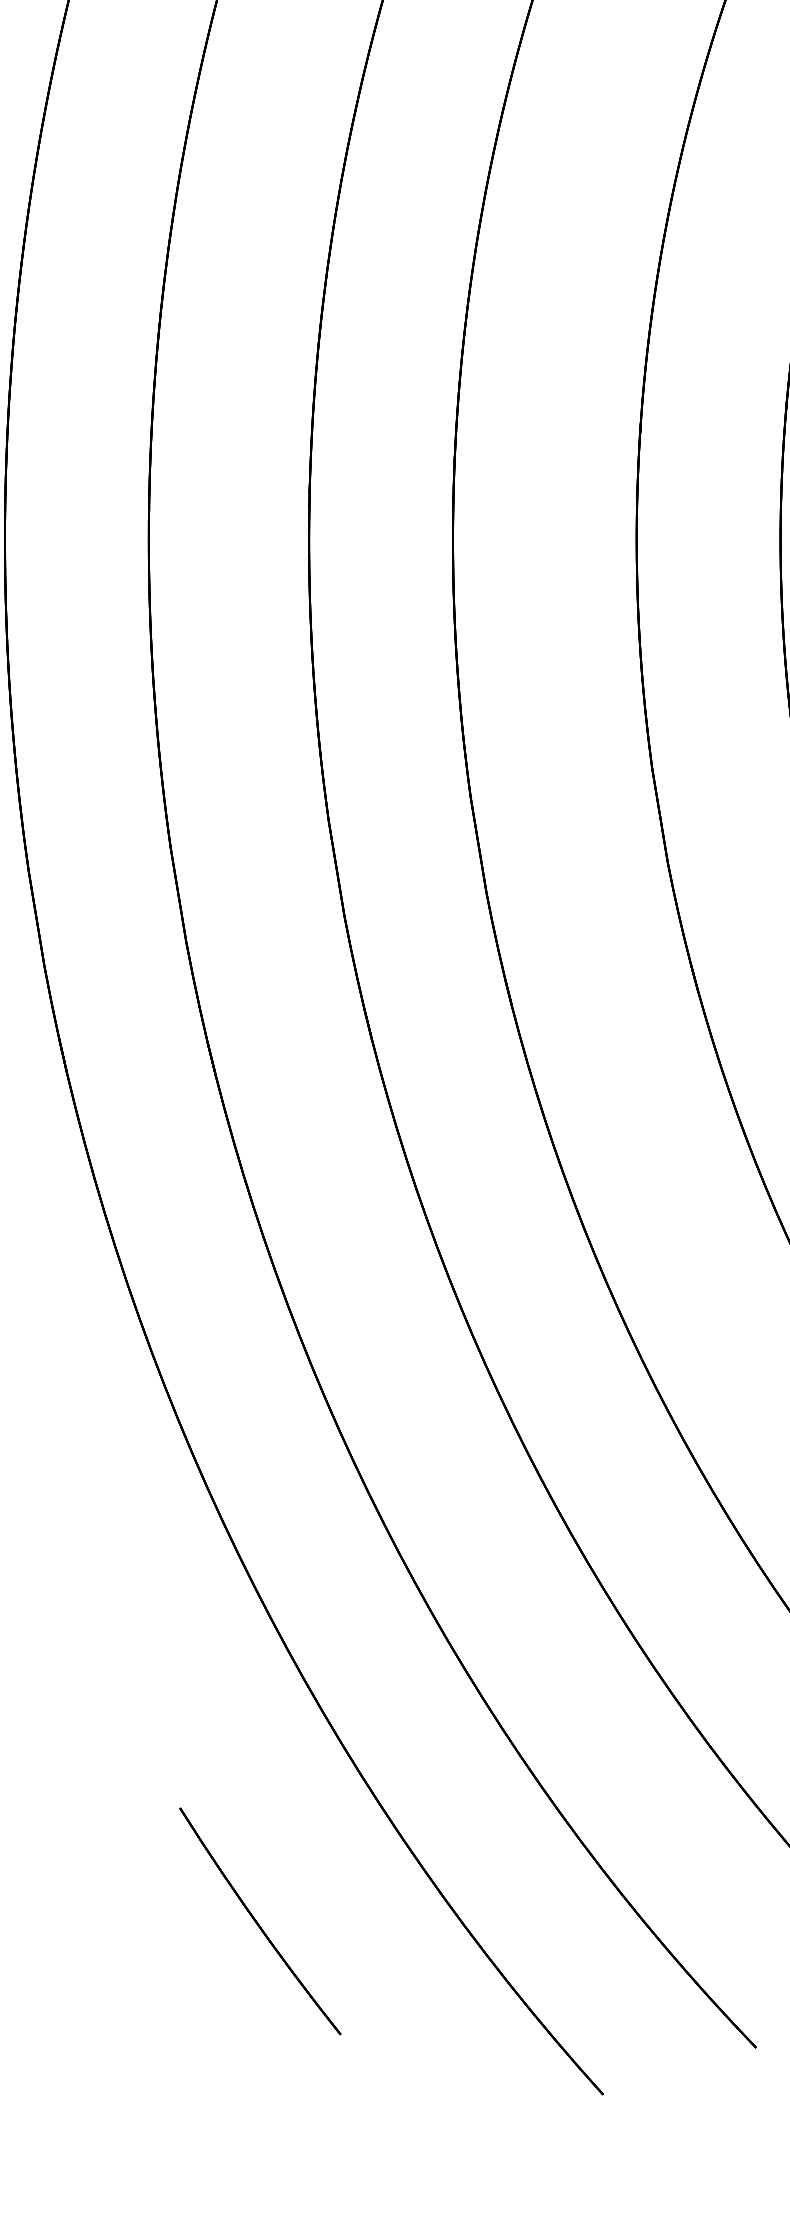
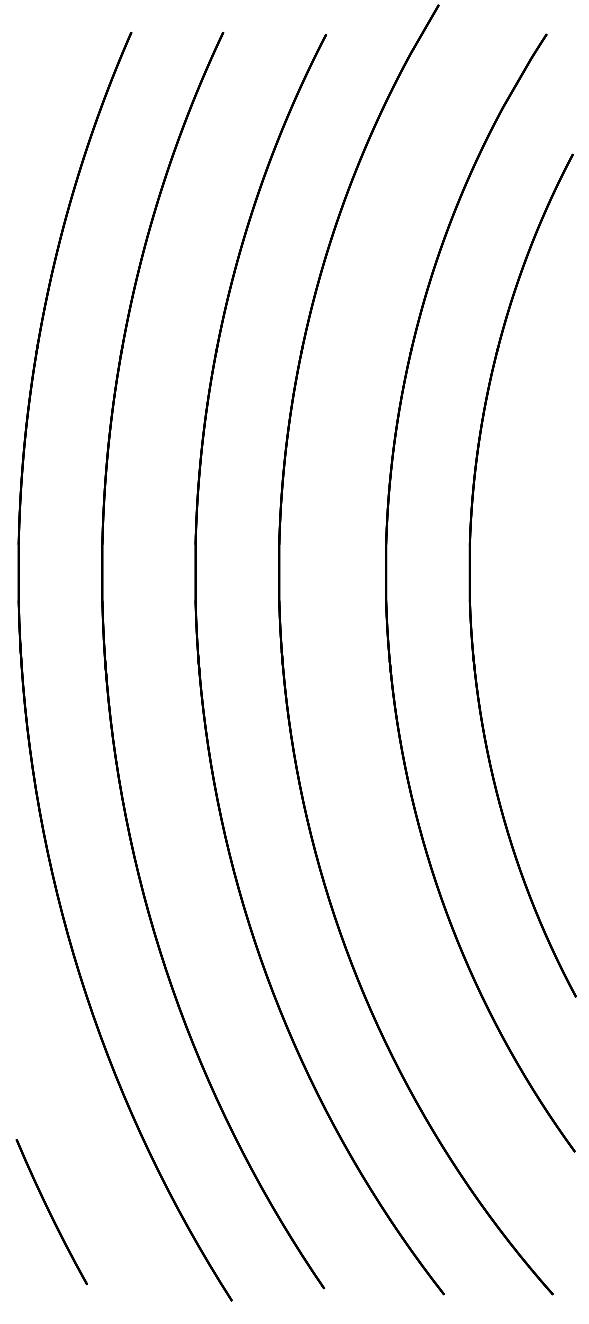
part: (259, 1920) -> (51, 1211), moved

